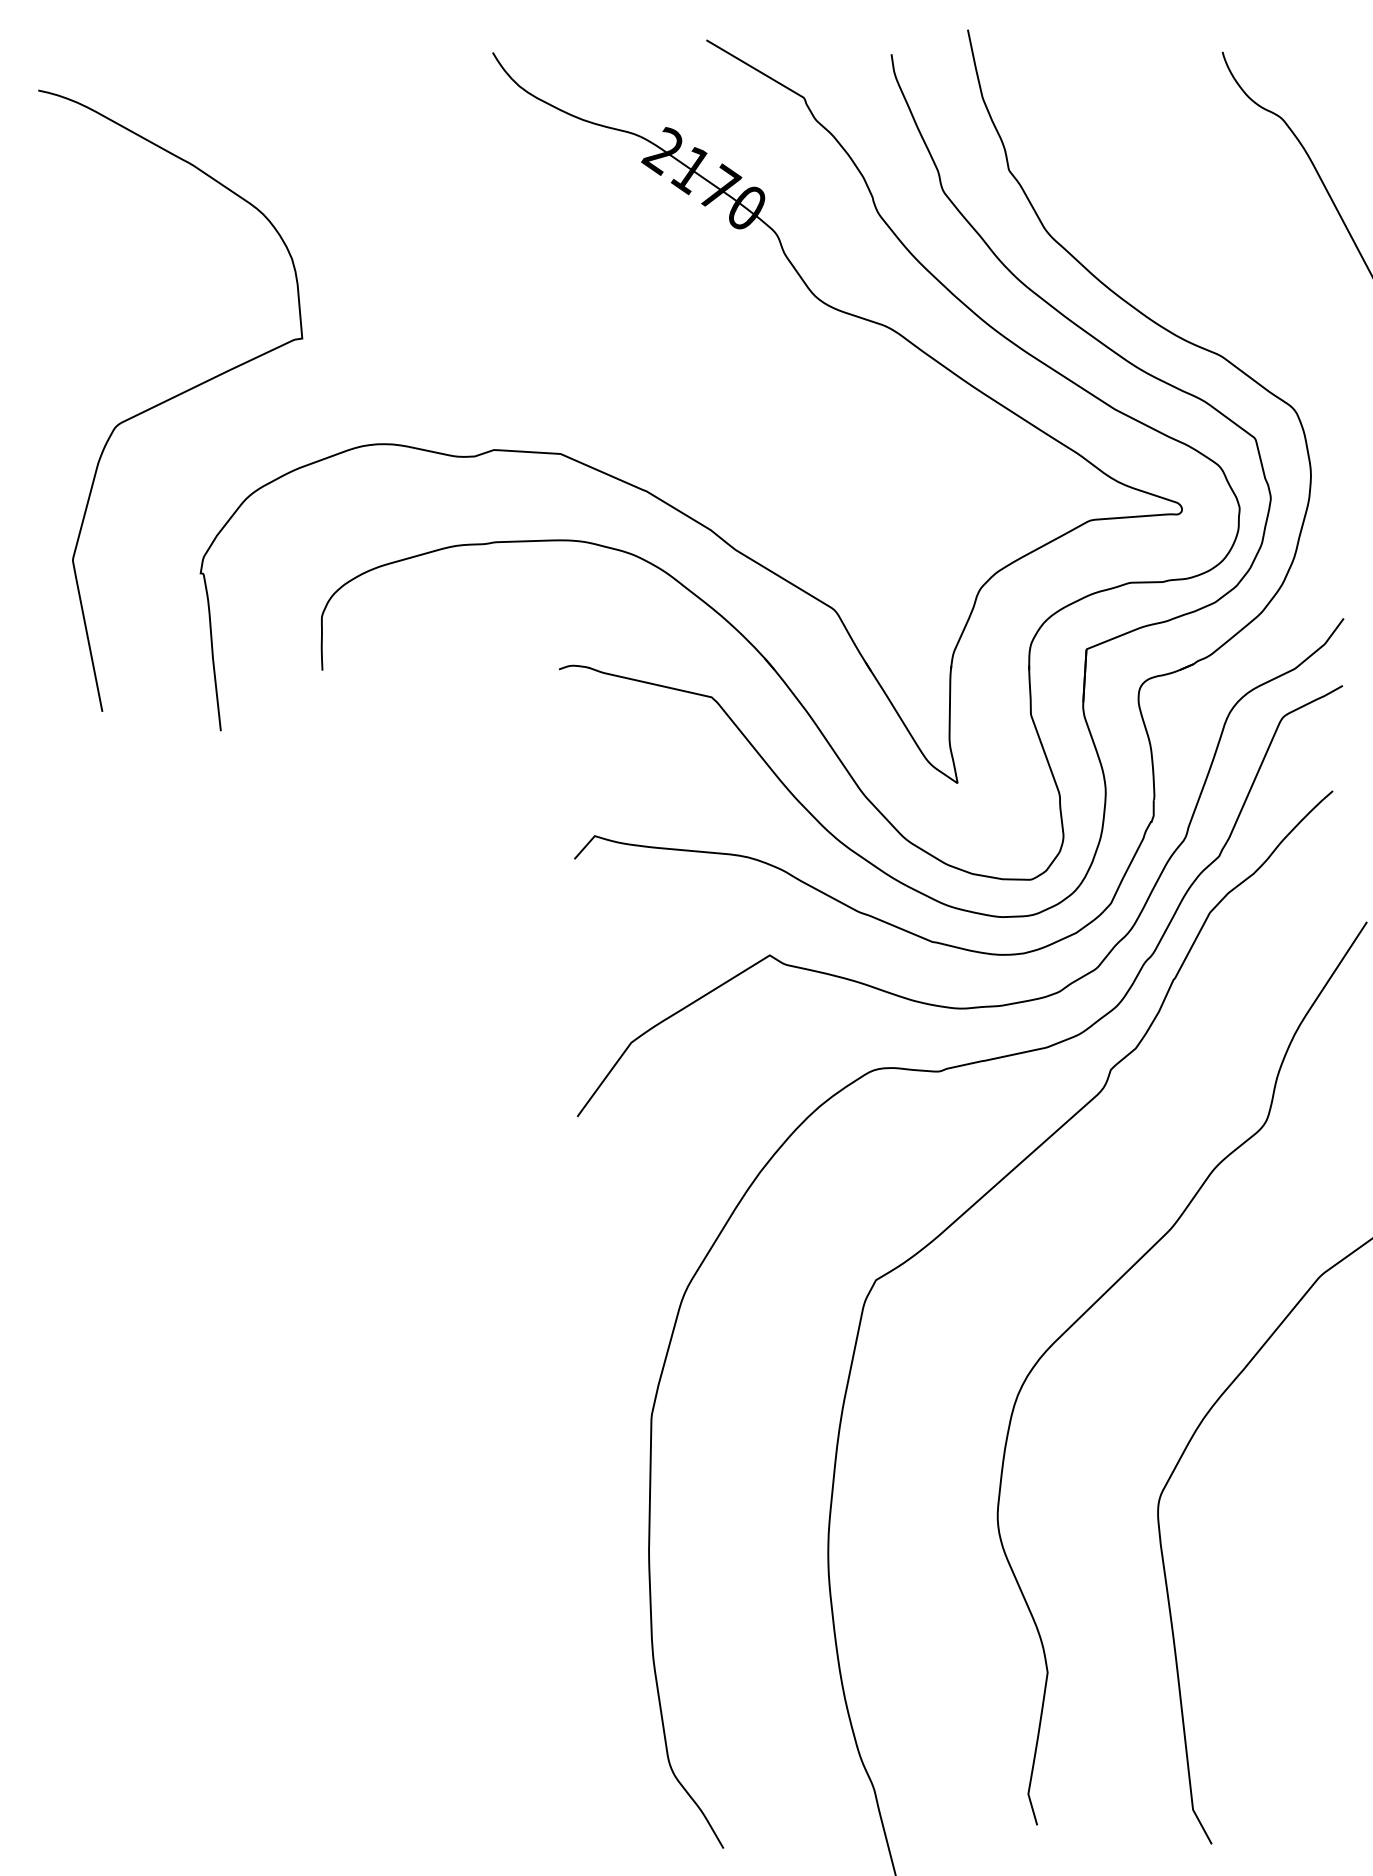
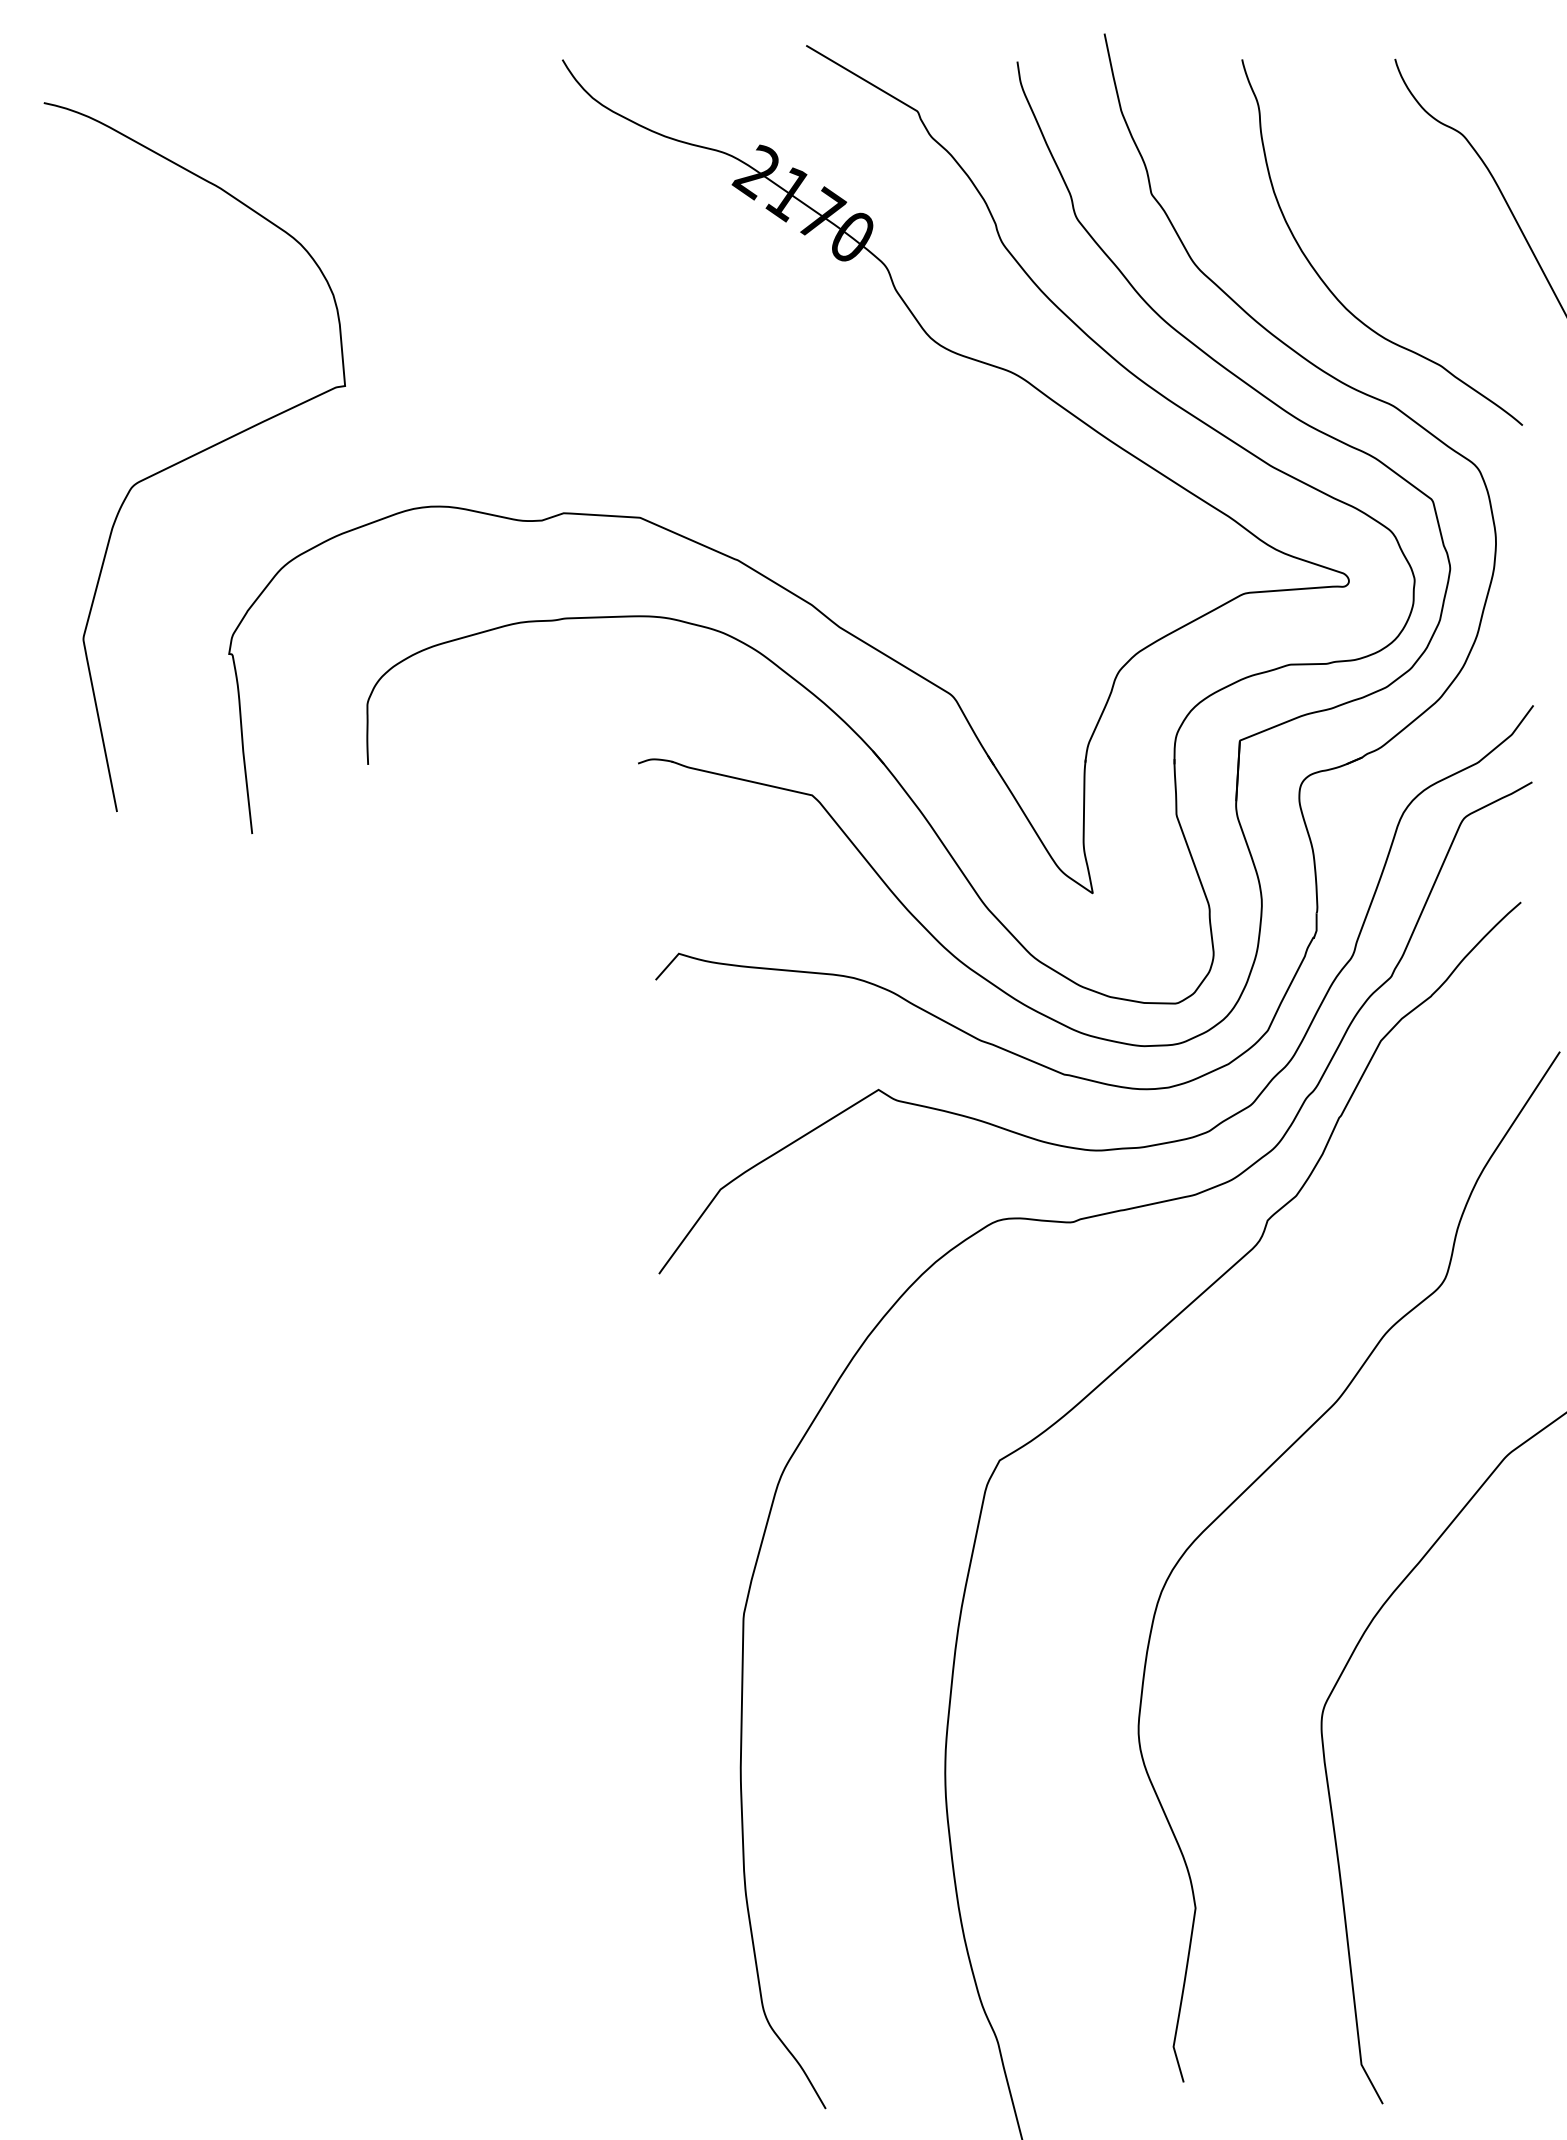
curve: (1164, 251) -> (1328, 286), added

